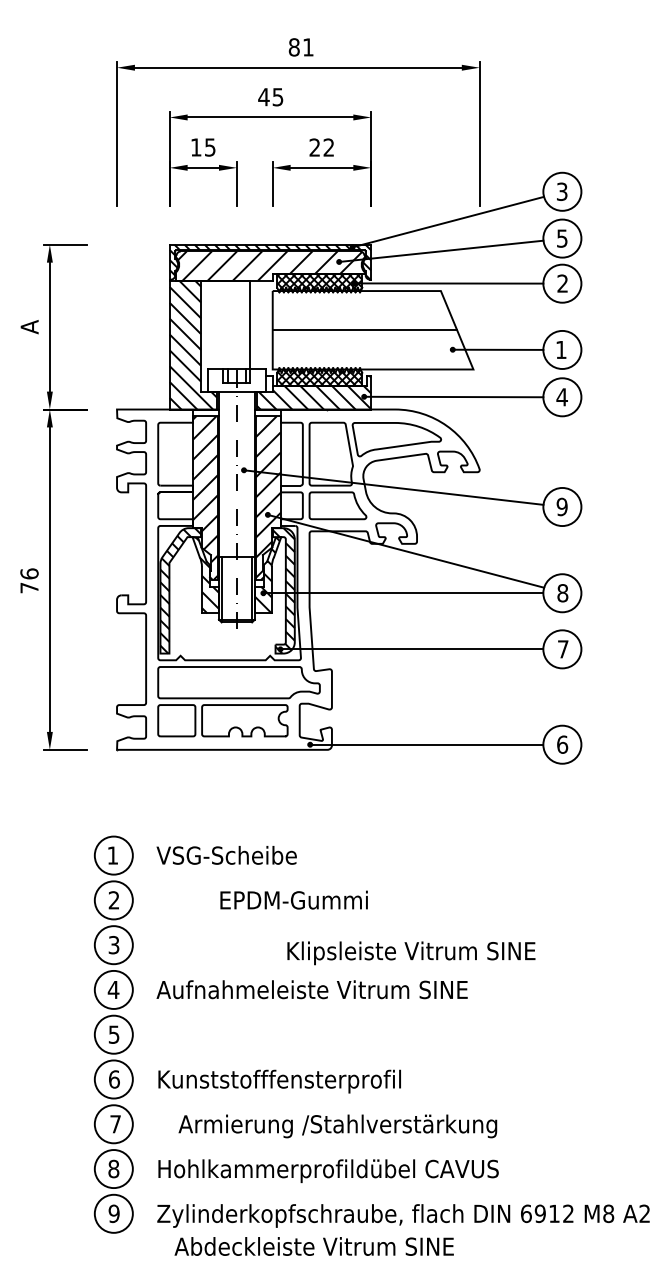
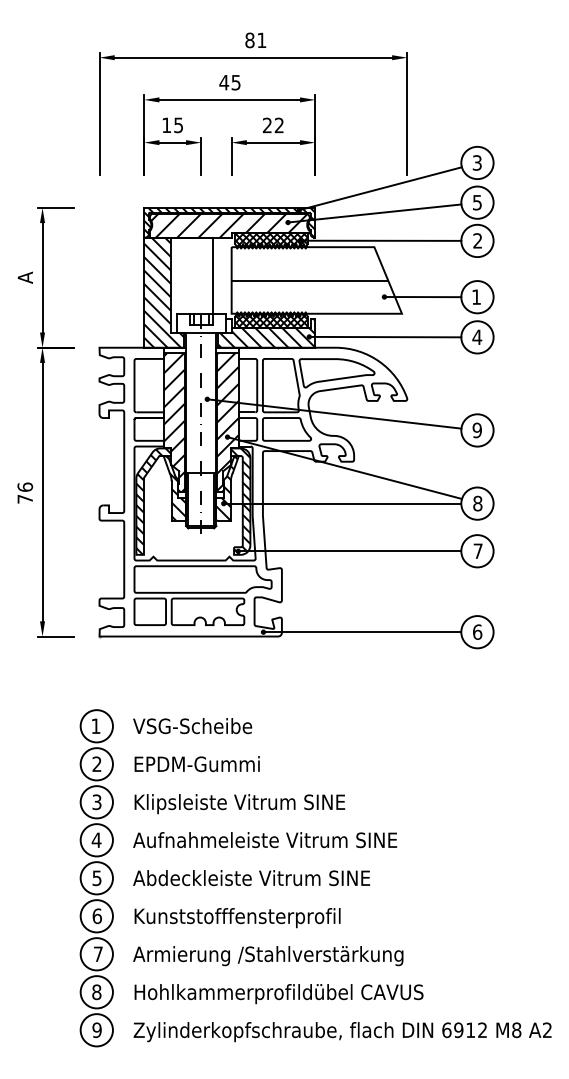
text: (293, 899) -> (196, 763), moved
text: (411, 953) -> (239, 804), moved
text: (337, 1126) -> (267, 956), moved
text: (313, 1246) -> (250, 878), moved

